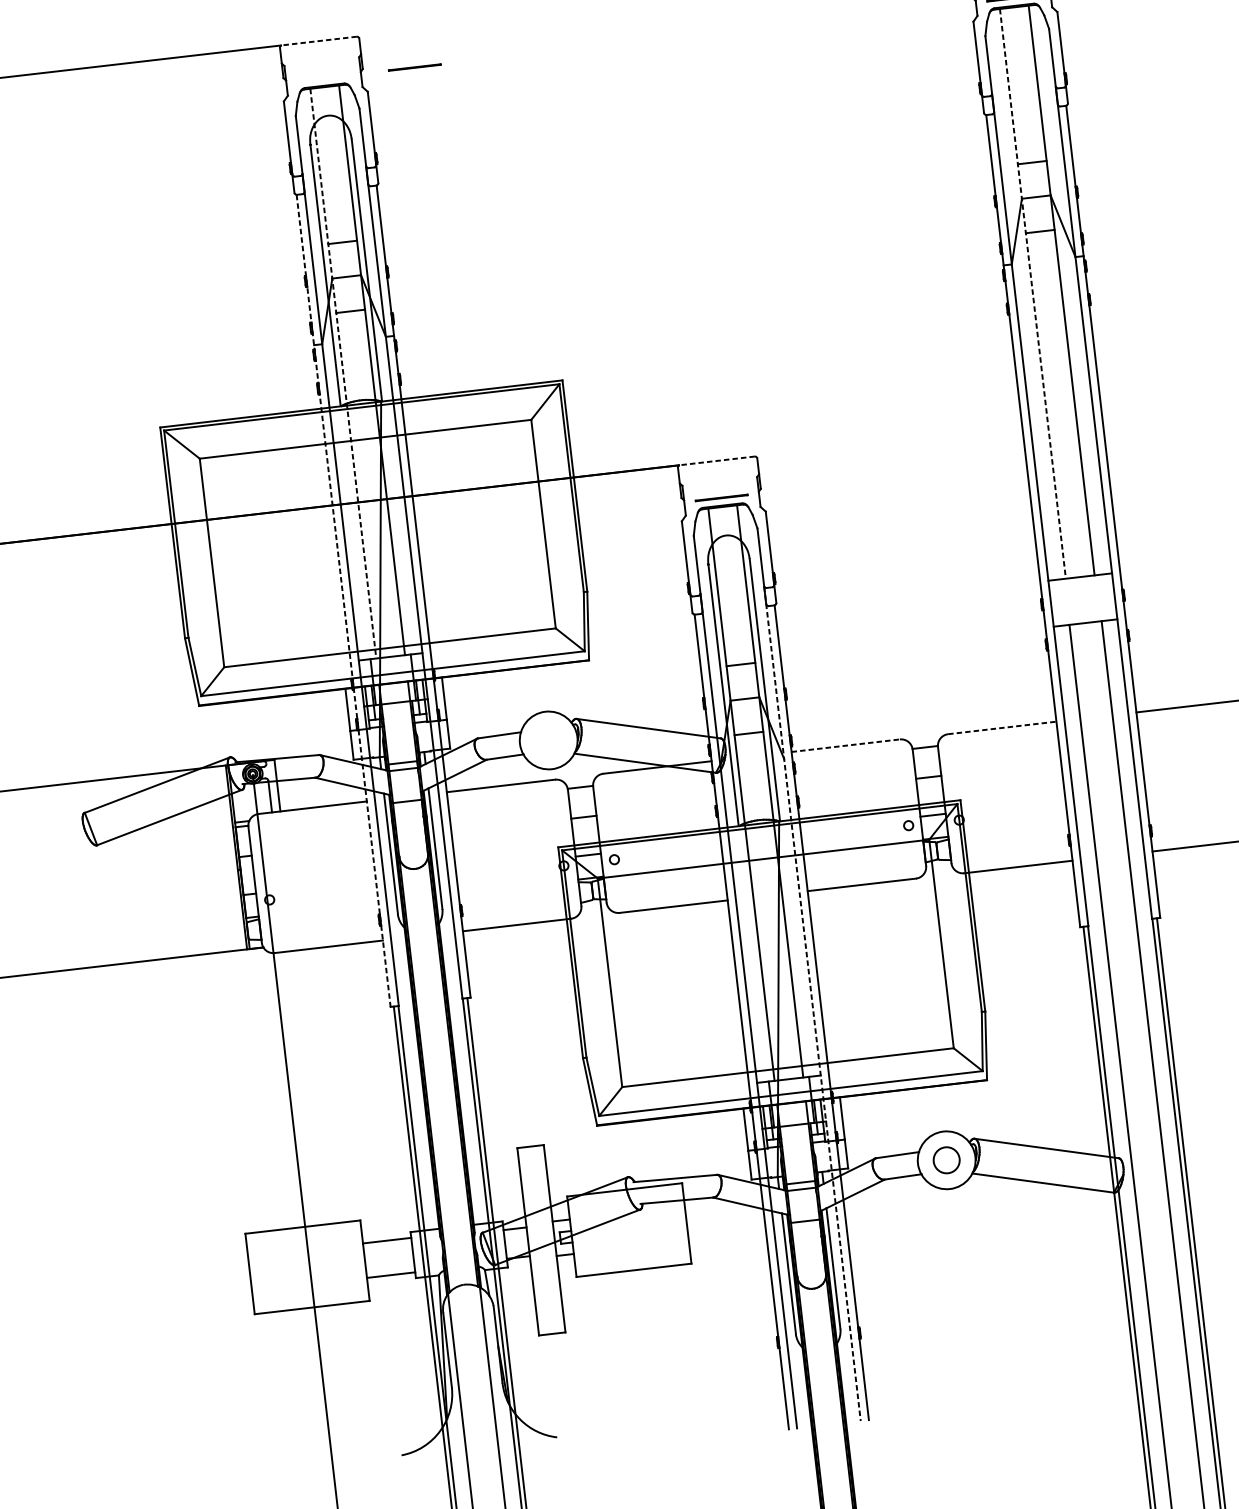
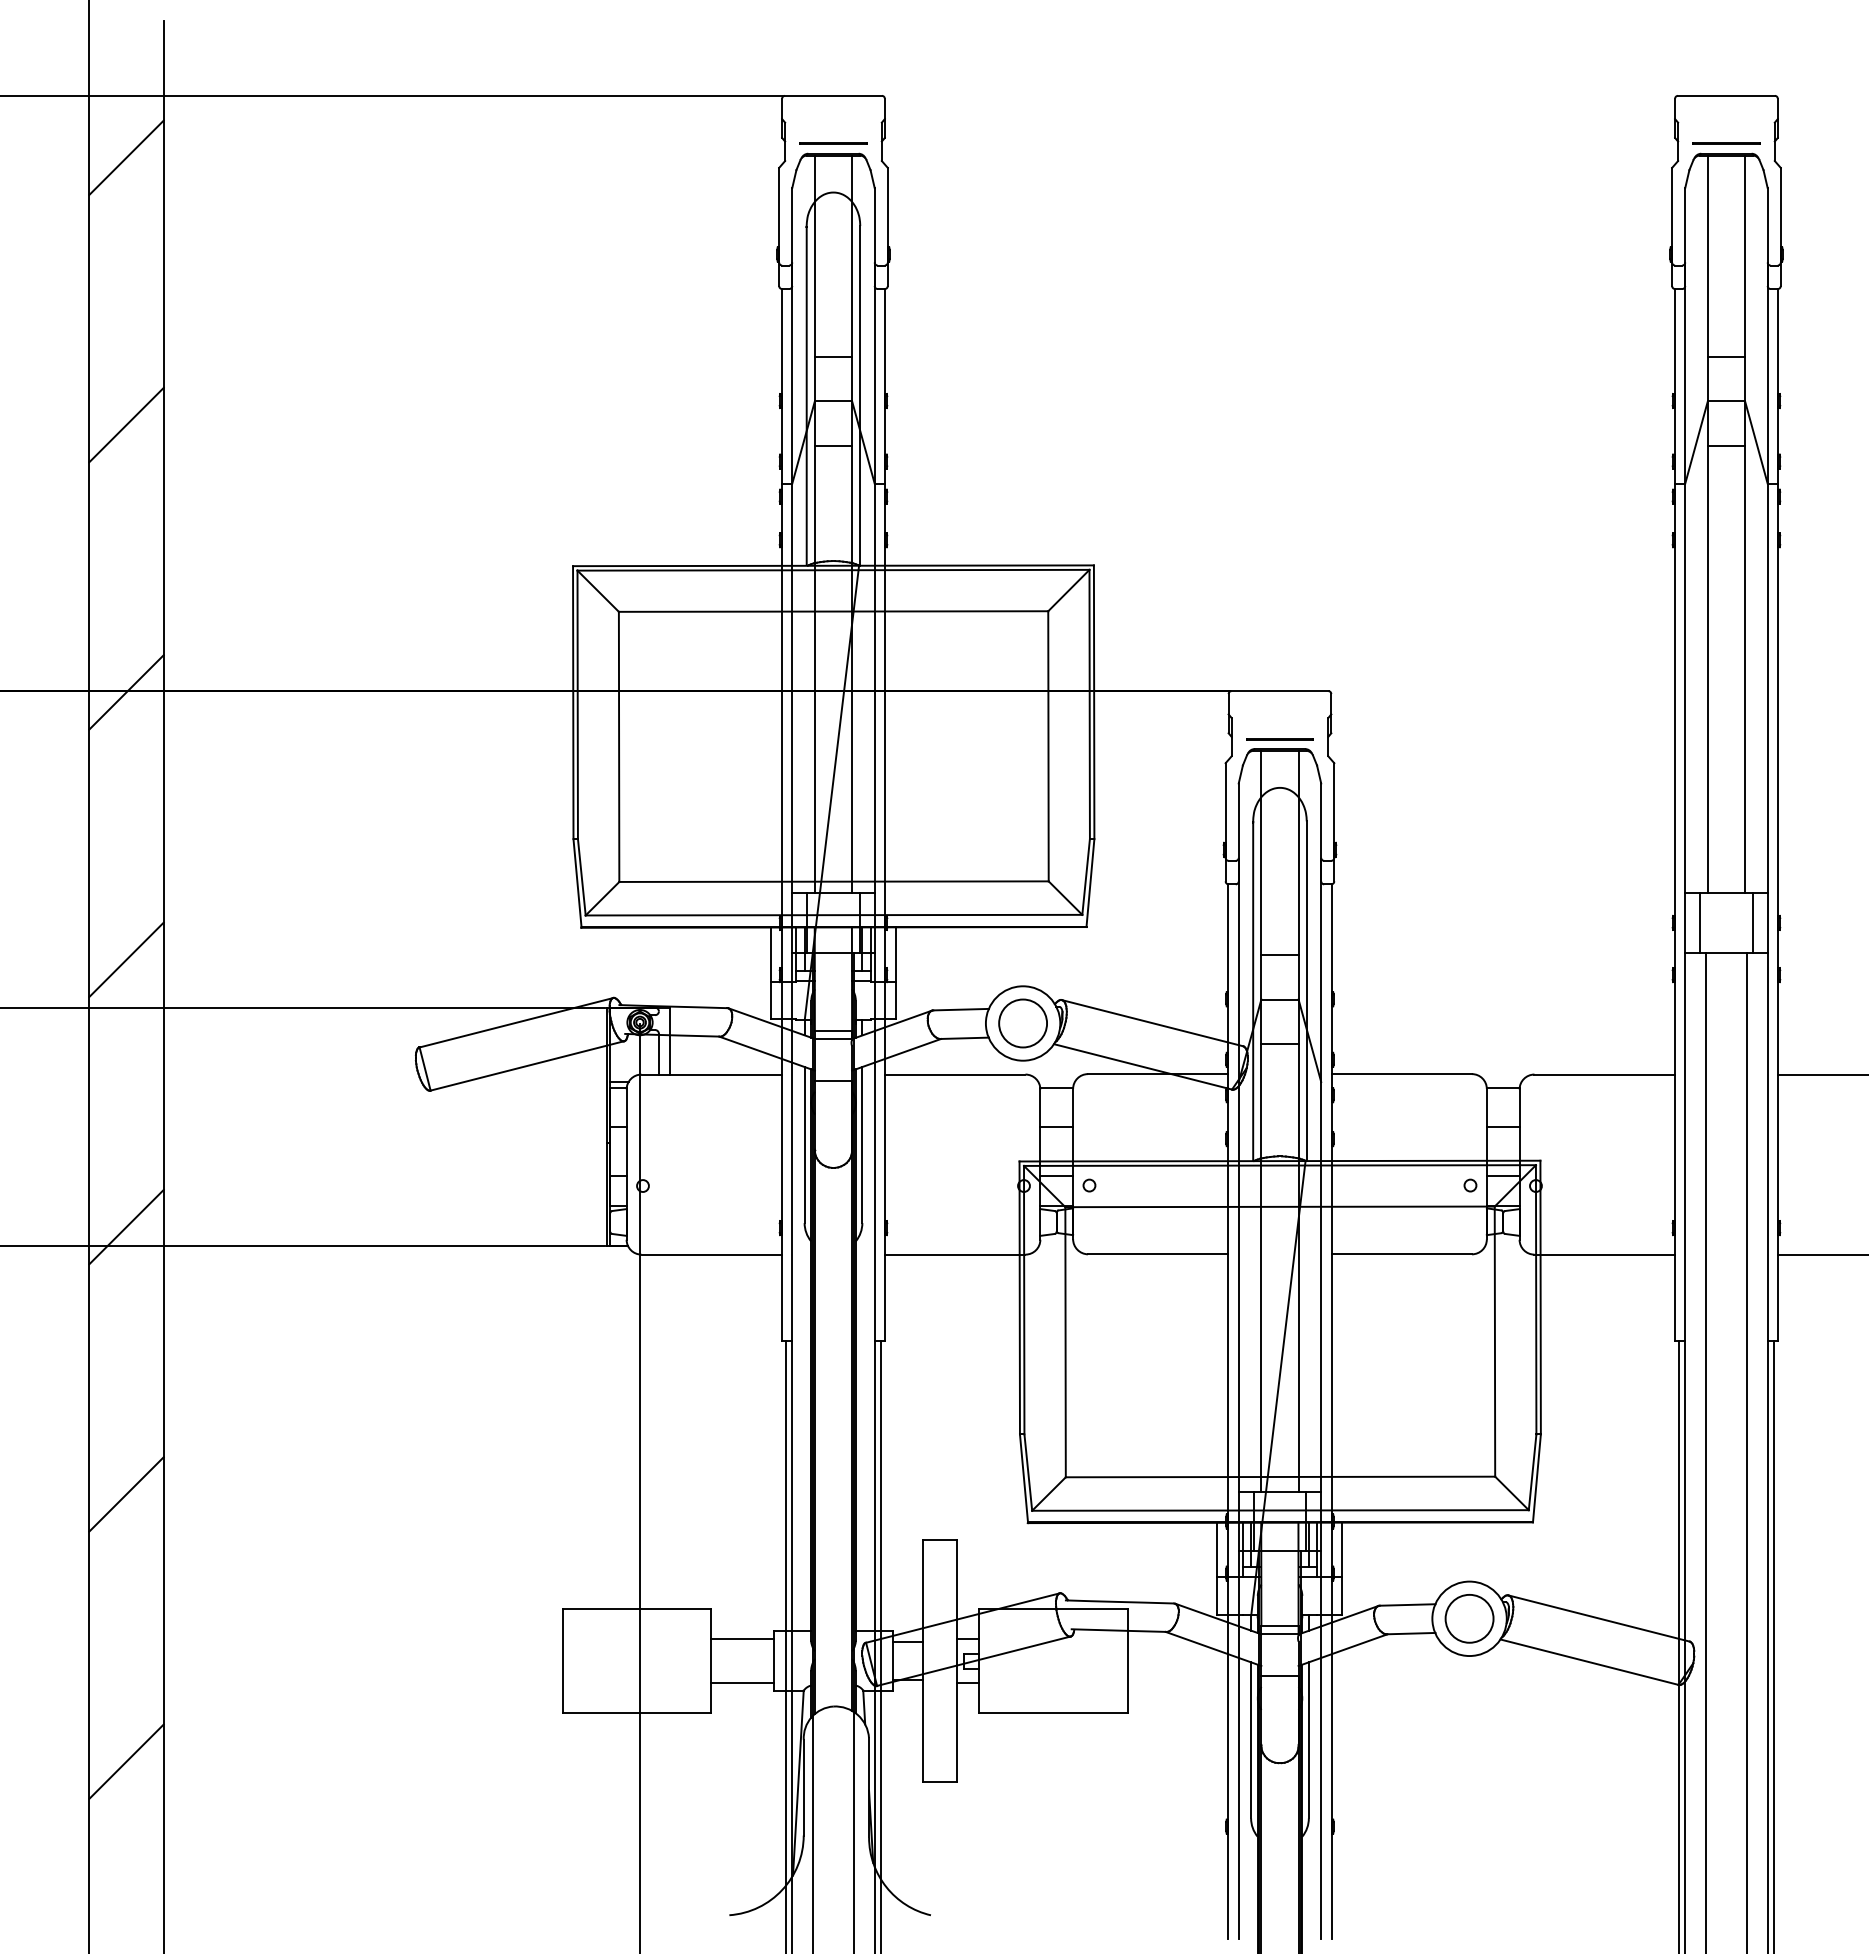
line: (319, 40) -> (833, 95), dashed -> solid
line: (414, 67) -> (833, 143), moved
line: (1032, 293) -> (1707, 524), dashed -> solid
line: (343, 373) -> (814, 524), dashed -> solid
line: (717, 461) -> (1279, 691), dashed -> solid
line: (1102, 597) -> (1752, 922), added
line: (343, 600) -> (781, 814), dashed -> solid
line: (1062, 601) -> (1700, 922), added
line: (1003, 727) -> (1605, 1074), dashed -> solid
circle: (548, 740) -> (1022, 1023), added
line: (846, 745) -> (1402, 1074), dashed -> solid
line: (812, 1004) -> (1321, 1399), dashed -> solid
circle: (946, 1160) -> (1469, 1618), size x1.43

